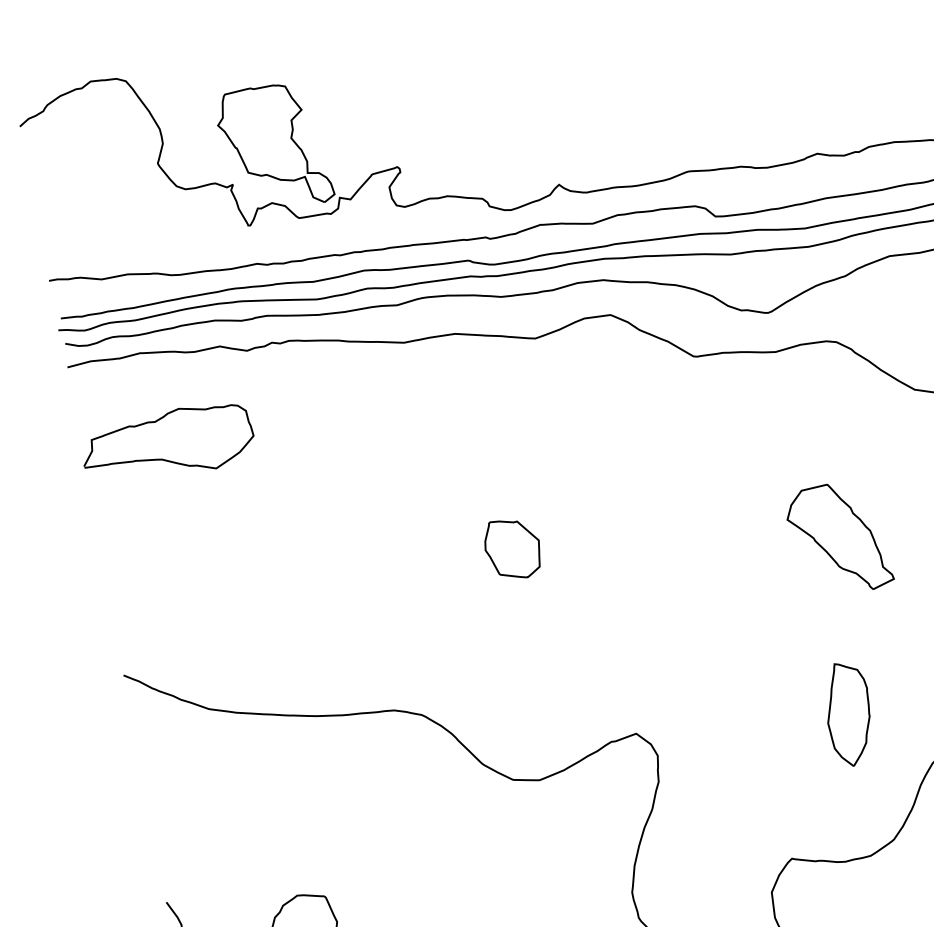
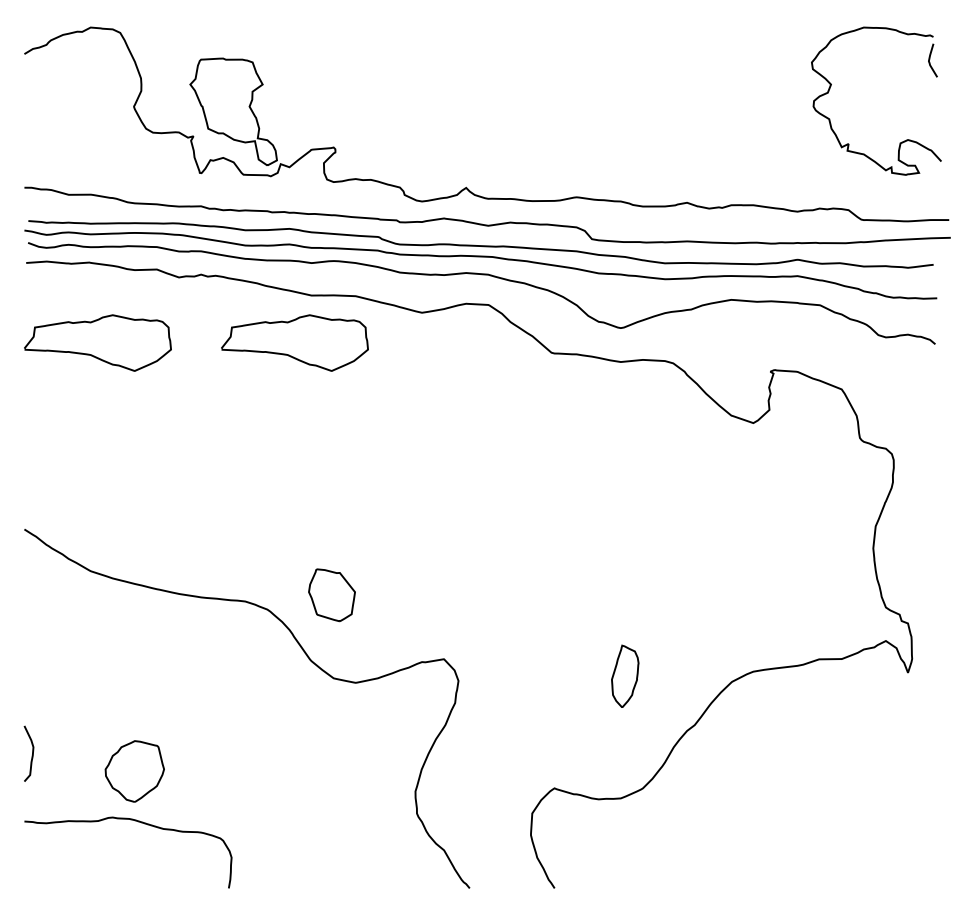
curve: (391, 415) -> (289, 354), added
part: (838, 539) -> (643, 528), removed
part: (512, 549) -> (331, 595), moved
part: (849, 714) -> (625, 676), size x0.7

